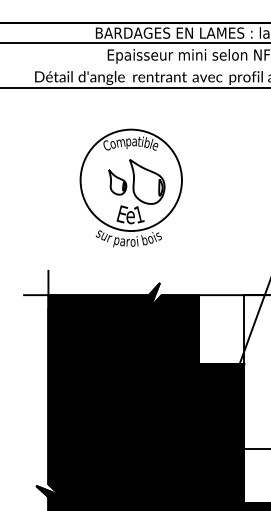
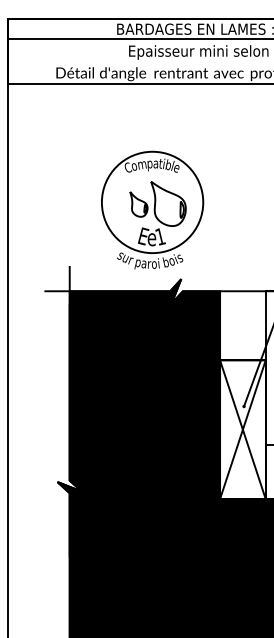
part: (131, 187) -> (152, 209), moved
fill: (221, 433) -> (242, 429), removed

